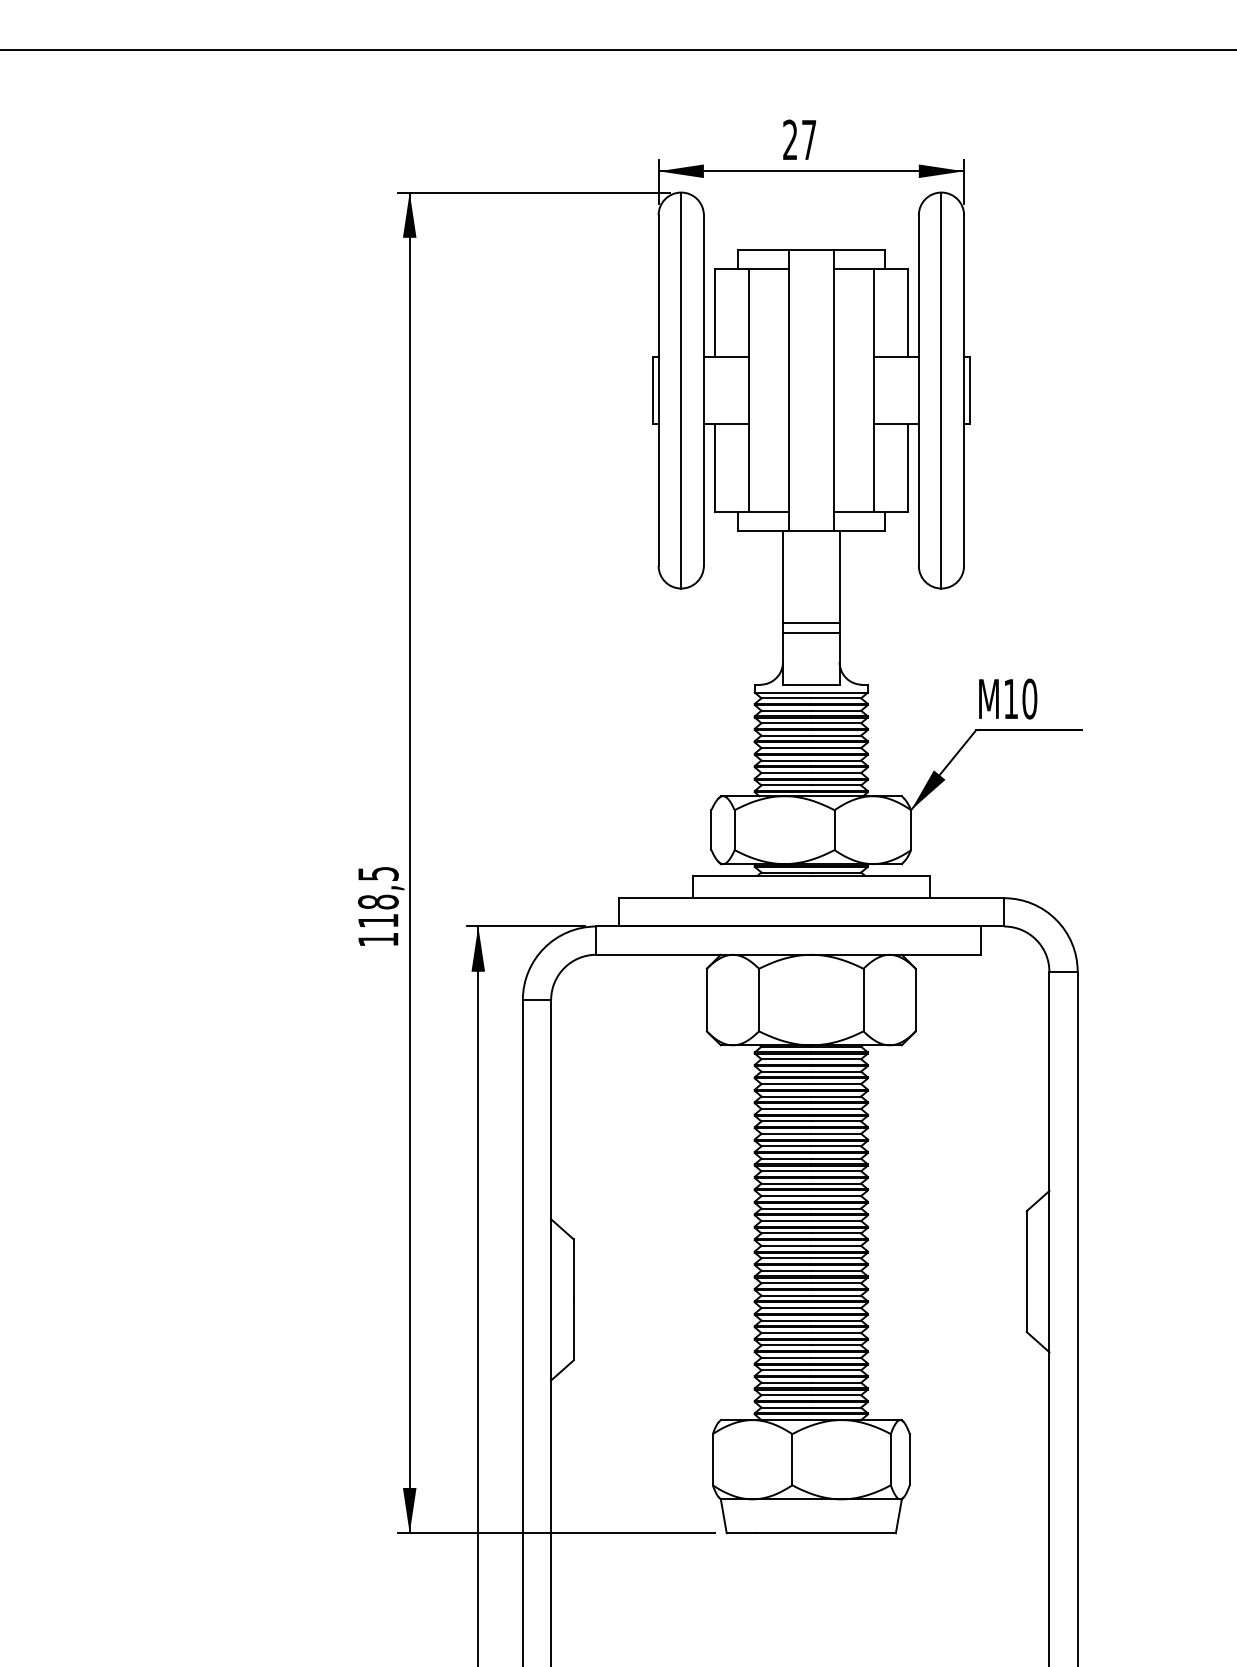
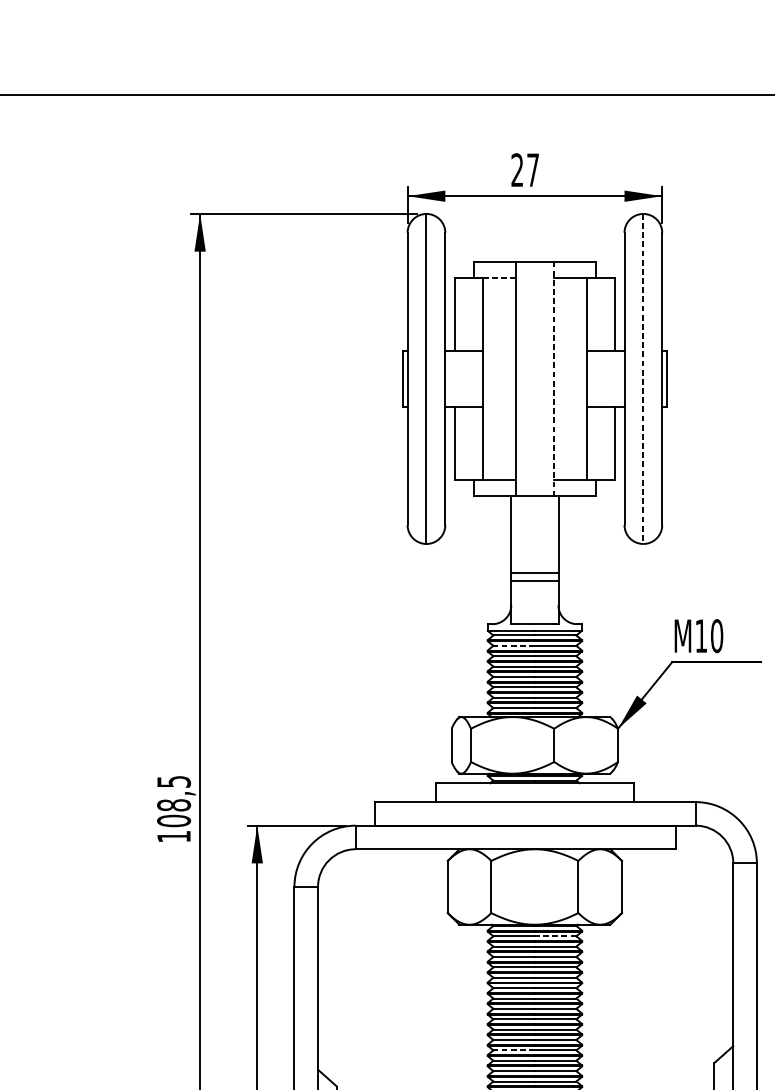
line: (768, 268) -> (499, 277), solid -> dashed
line: (833, 390) -> (553, 378), solid -> dashed
line: (941, 390) -> (643, 378), solid -> dashed
line: (786, 710) -> (514, 645), solid -> dashed
text: (378, 920) -> (174, 820), 118,5 -> 108,5
line: (836, 1059) -> (555, 936), solid -> dashed
line: (786, 1196) -> (514, 1050), solid -> dashed

